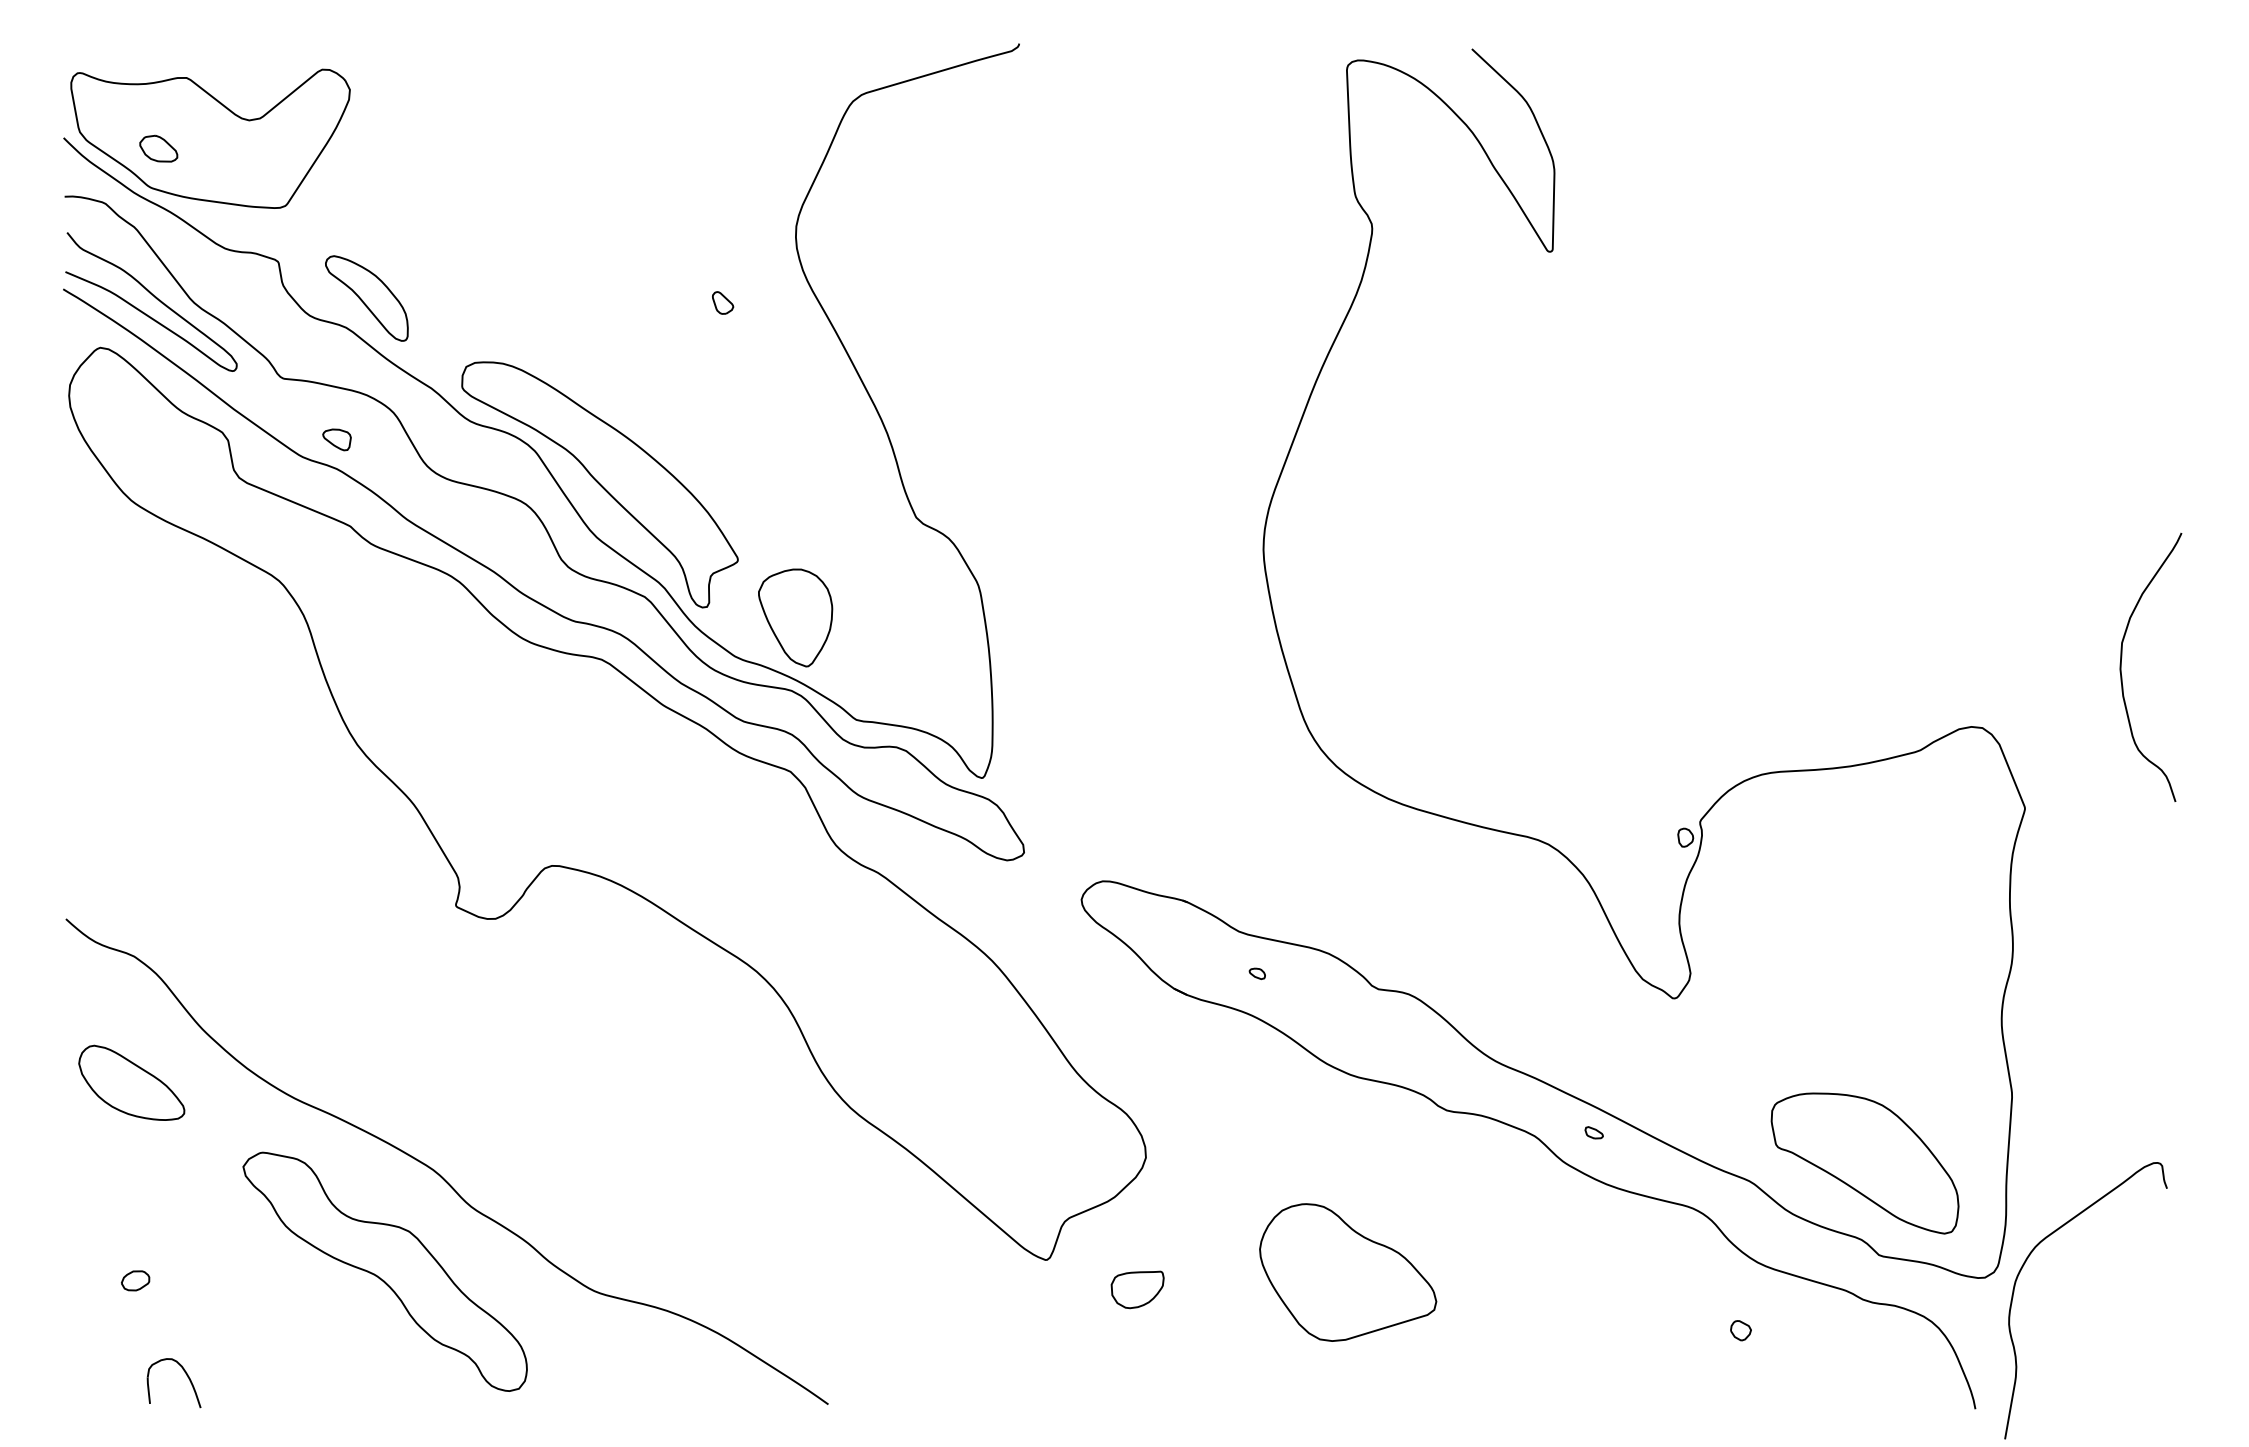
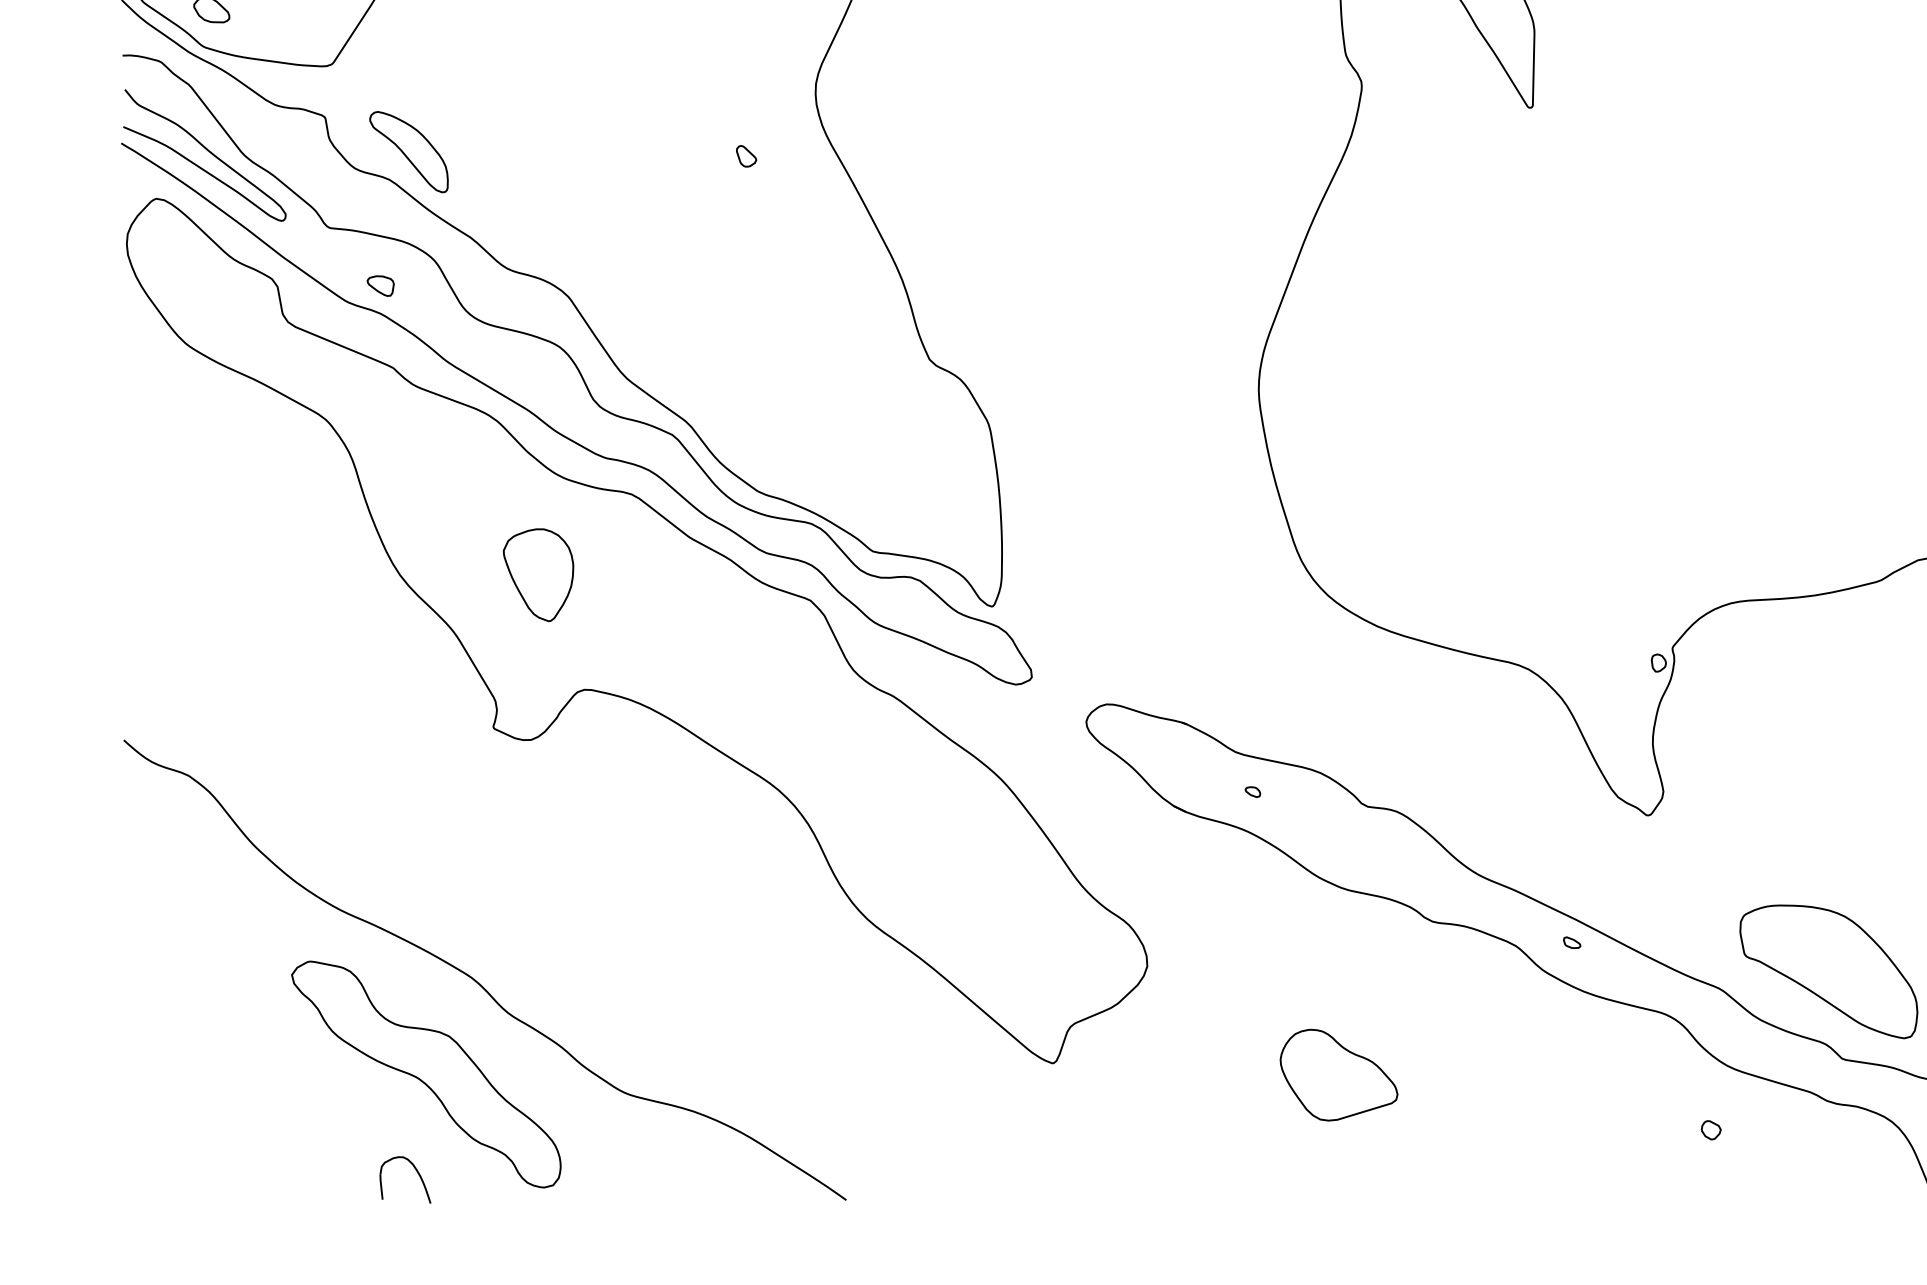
part: (599, 484) -> (629, 328), removed
part: (795, 617) -> (538, 574), moved
part: (131, 1082) -> (185, 895), removed
part: (1348, 1272) -> (1339, 1075), size x0.7
part: (135, 1280) -> (189, 1082), removed
part: (1137, 1289) -> (1139, 1091), removed
part: (187, 1377) -> (418, 1174), moved

